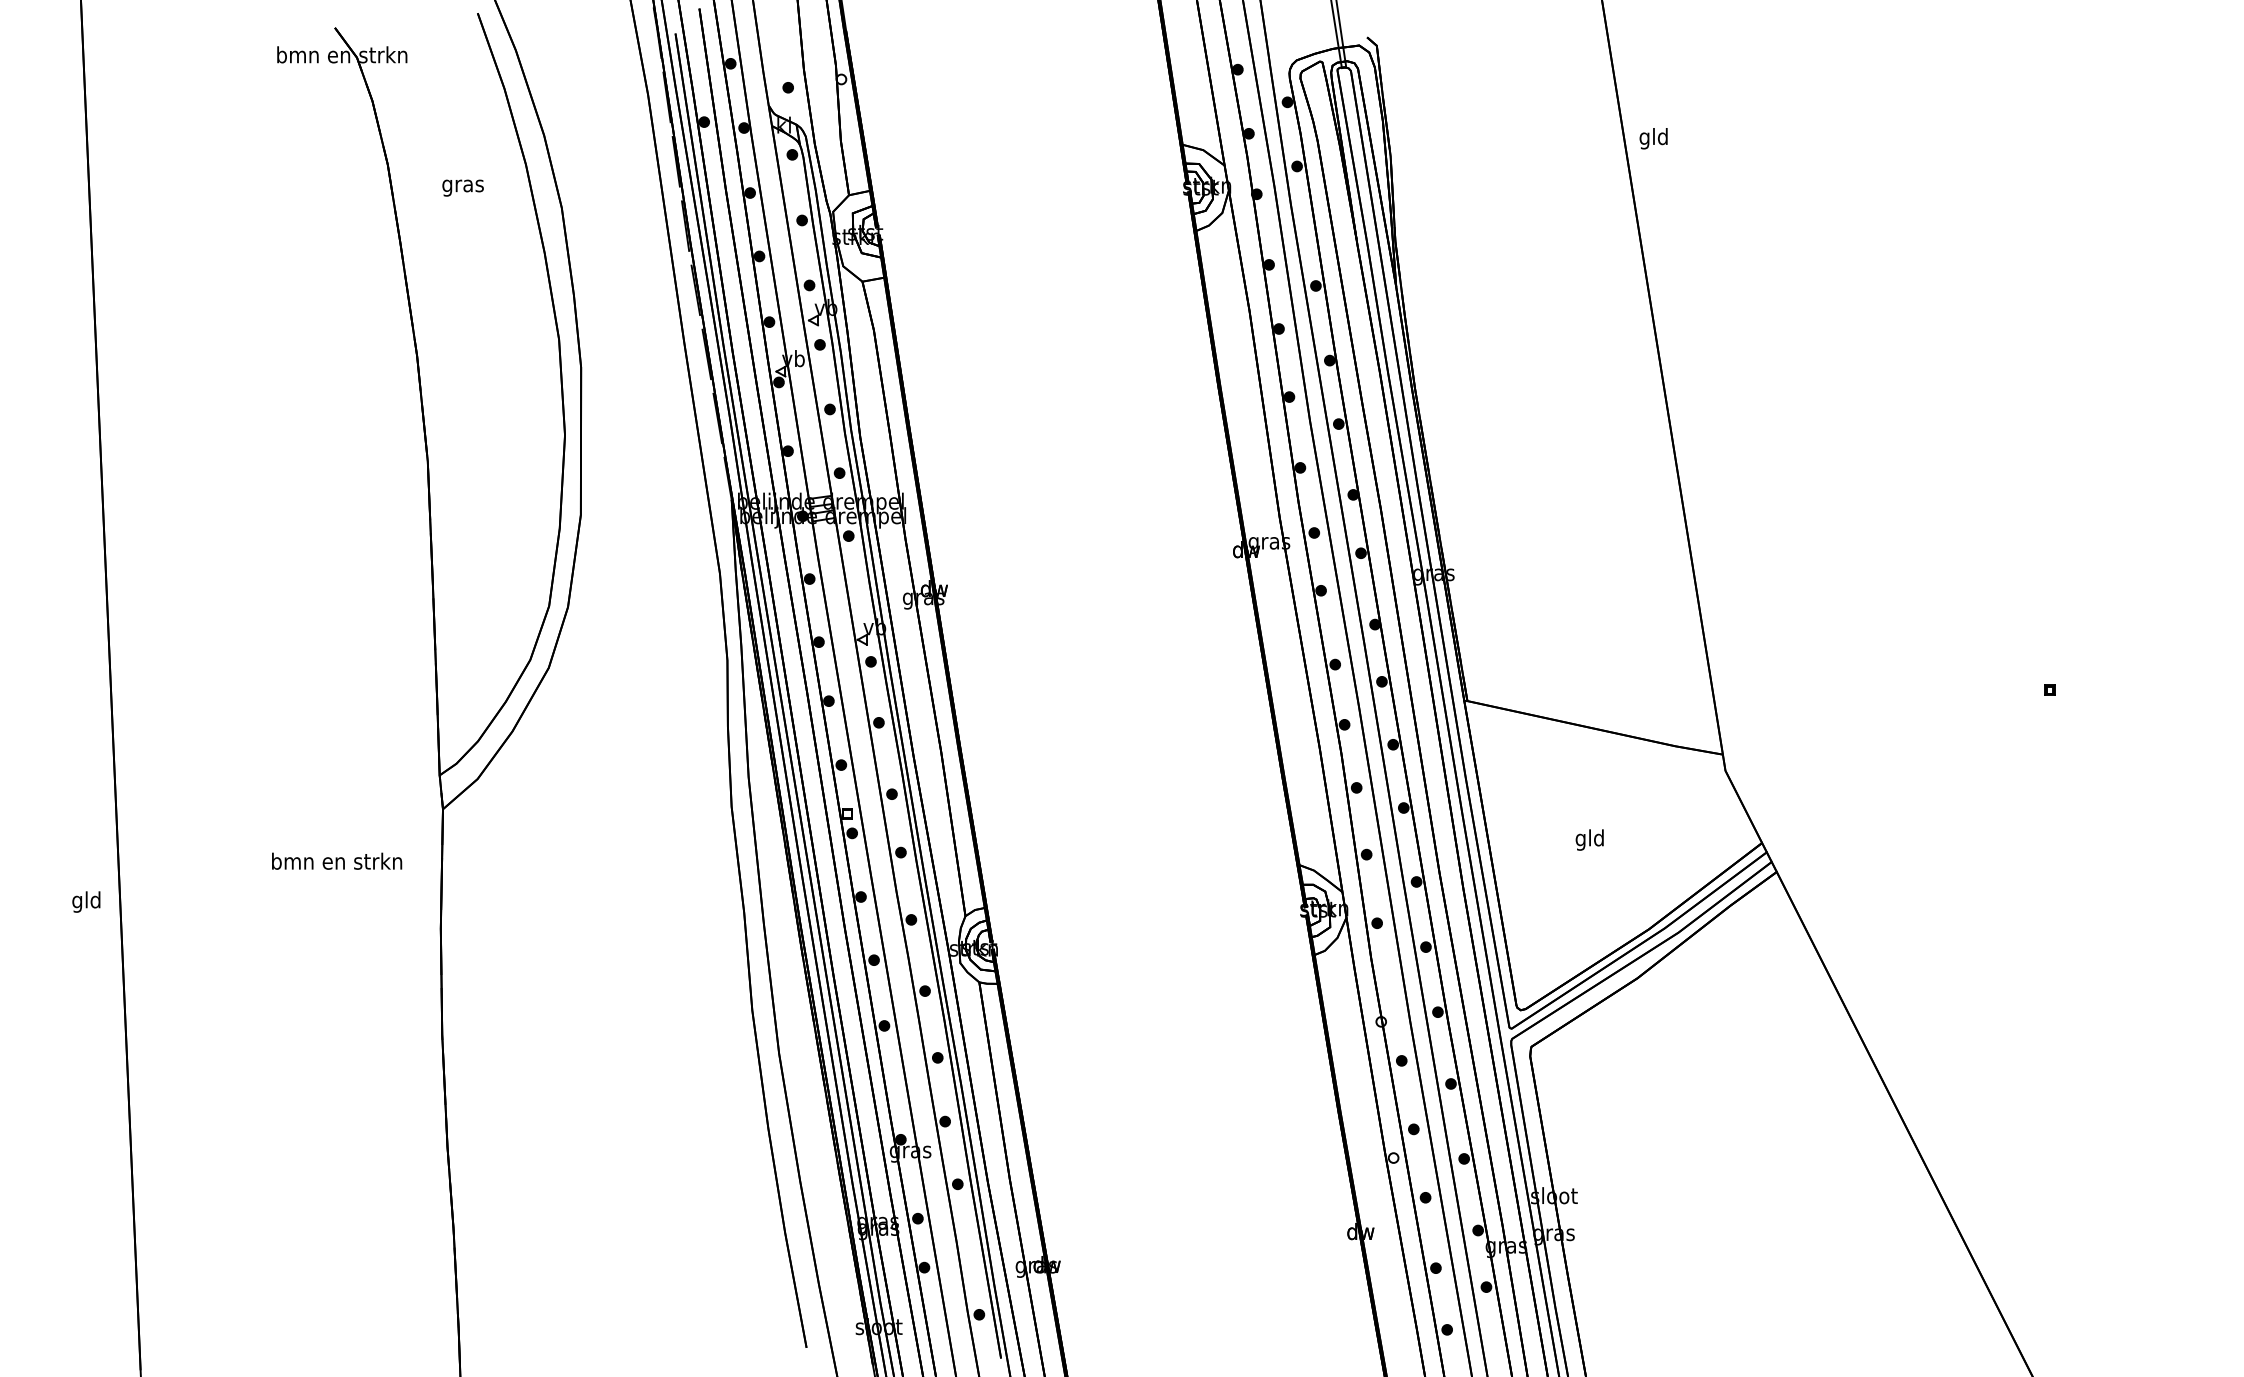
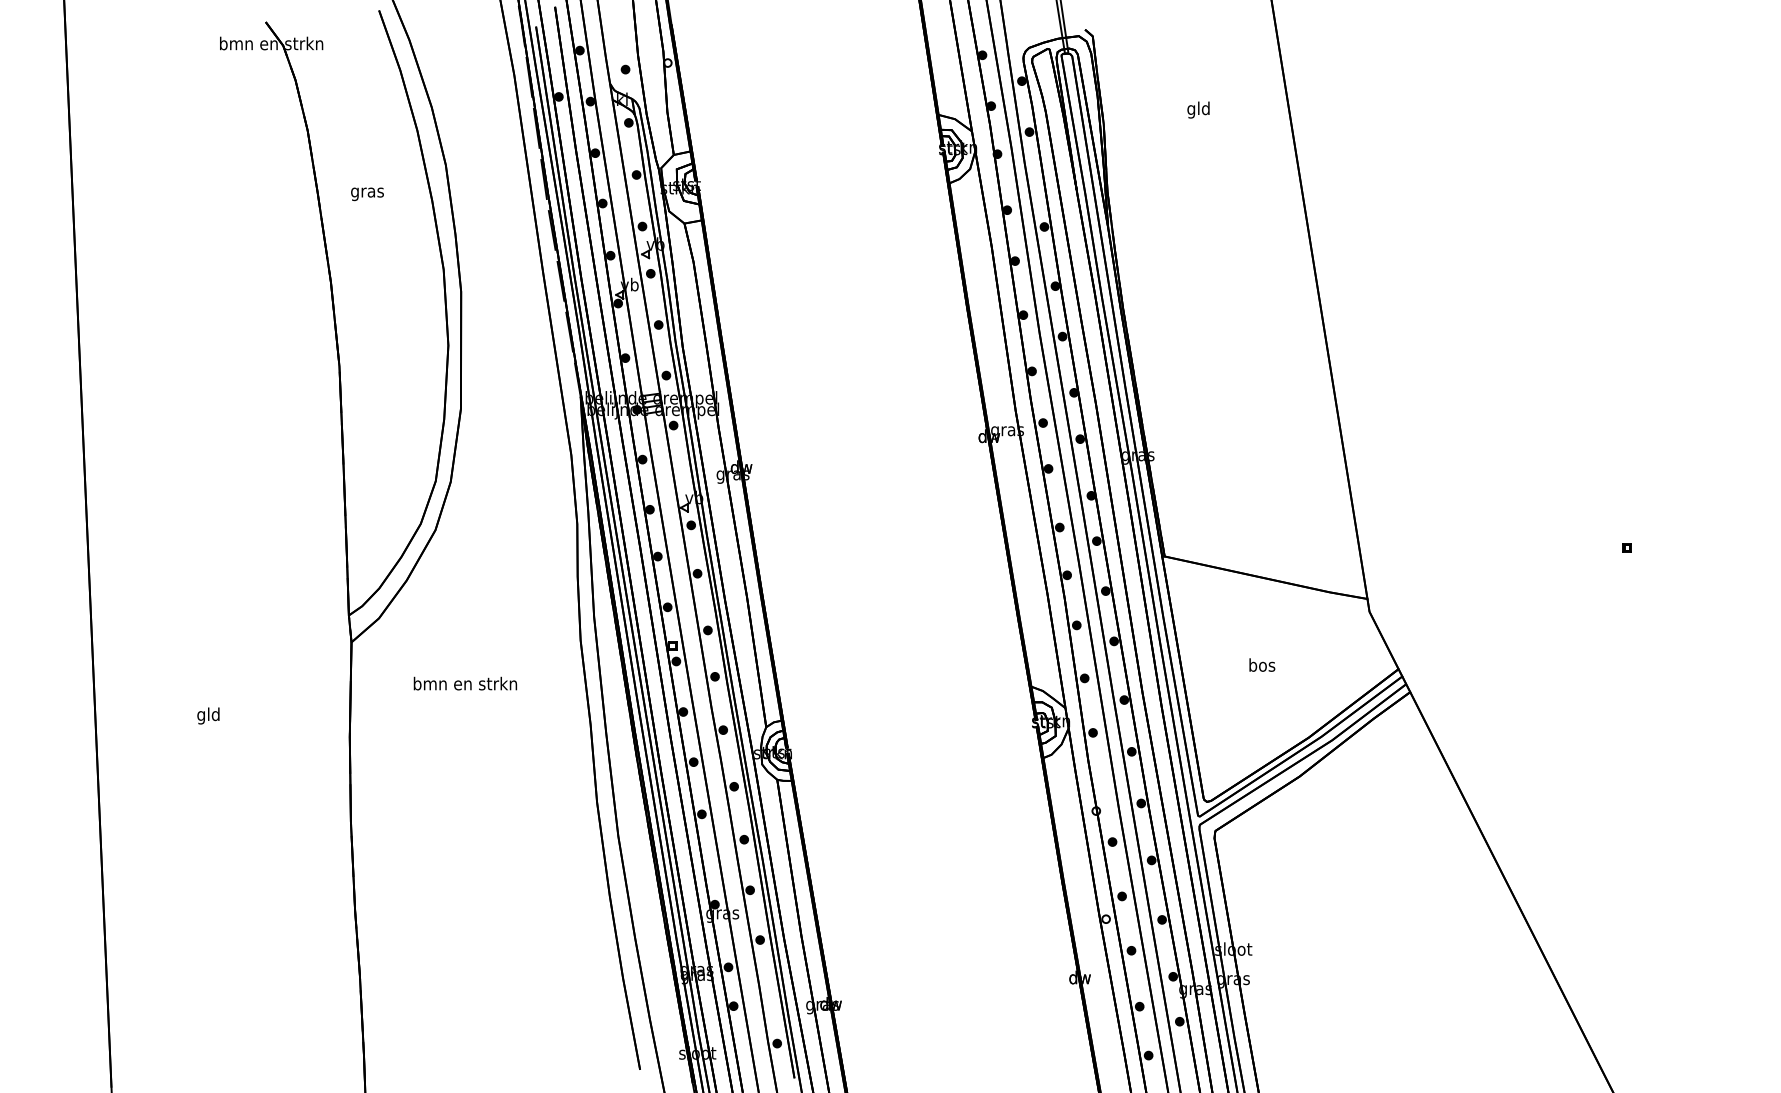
text: (1653, 137) -> (1198, 109), moved
text: (463, 188) -> (367, 194), moved
text: (1590, 839) -> (1262, 666), gld -> bos
text: (337, 861) -> (465, 683), moved
text: (86, 901) -> (208, 715), moved

